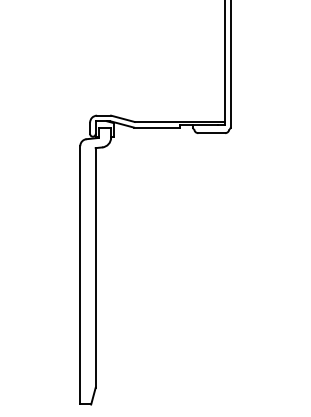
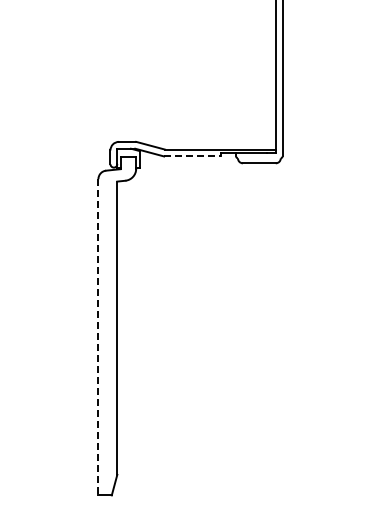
line: (157, 127) -> (192, 156), solid -> dashed
line: (80, 275) -> (98, 337), solid -> dashed

